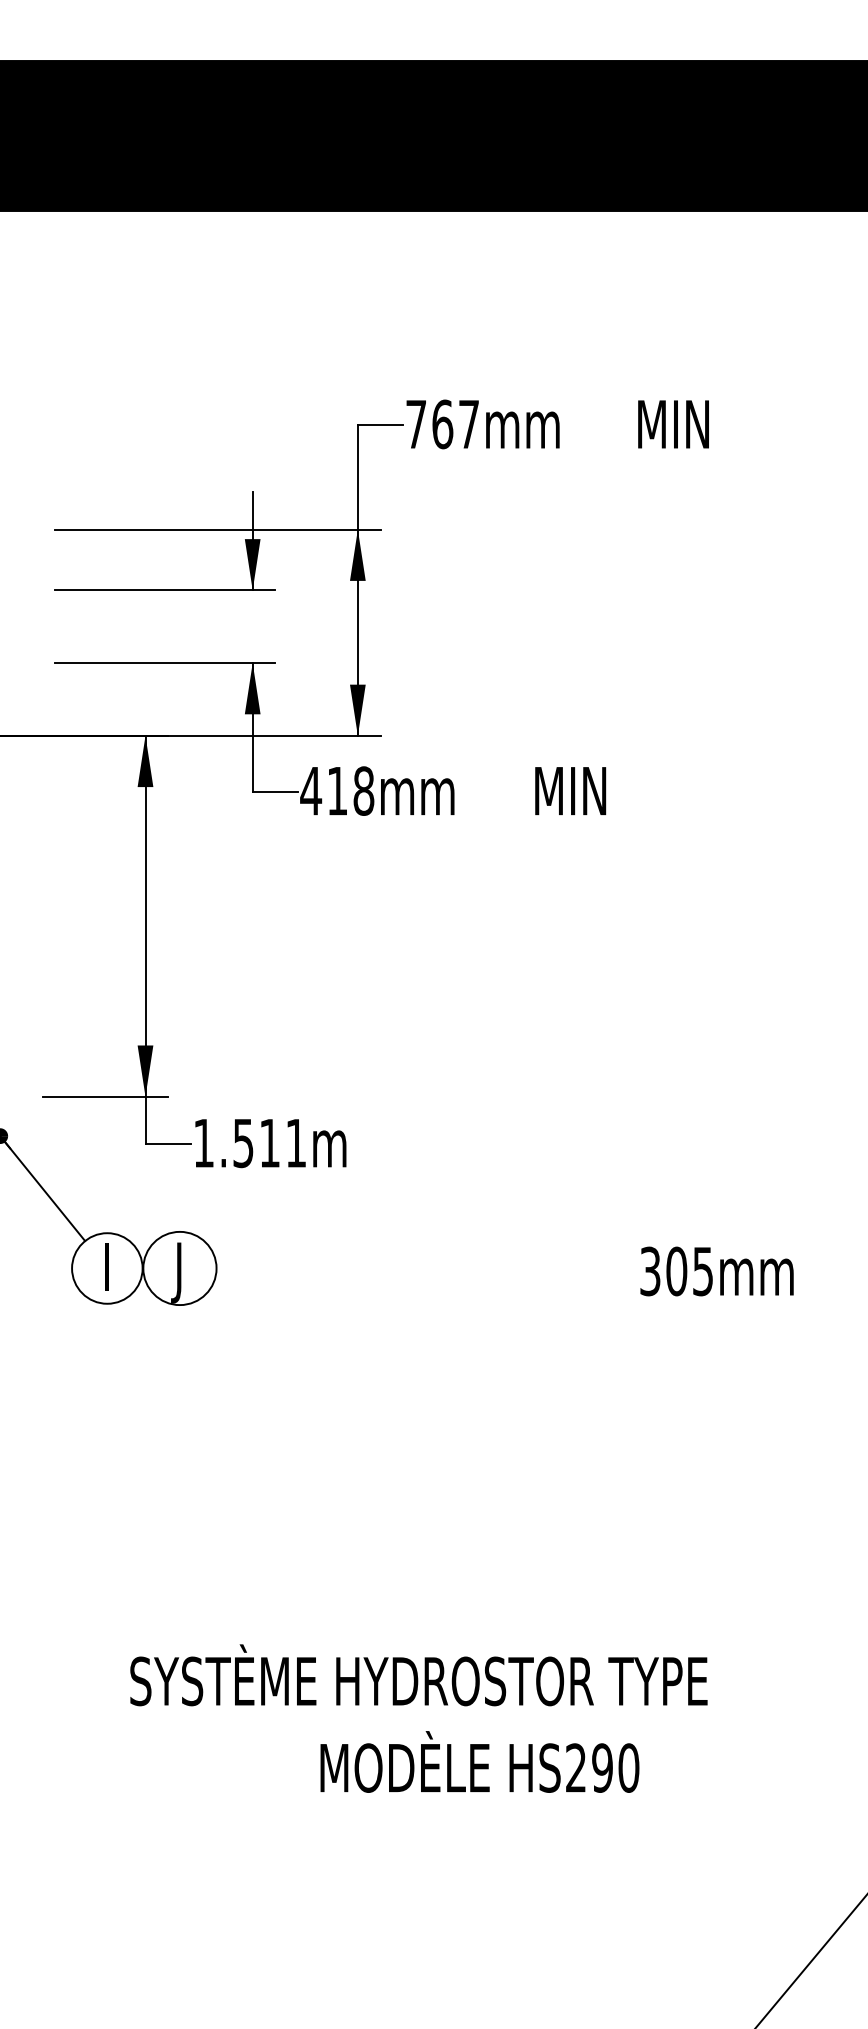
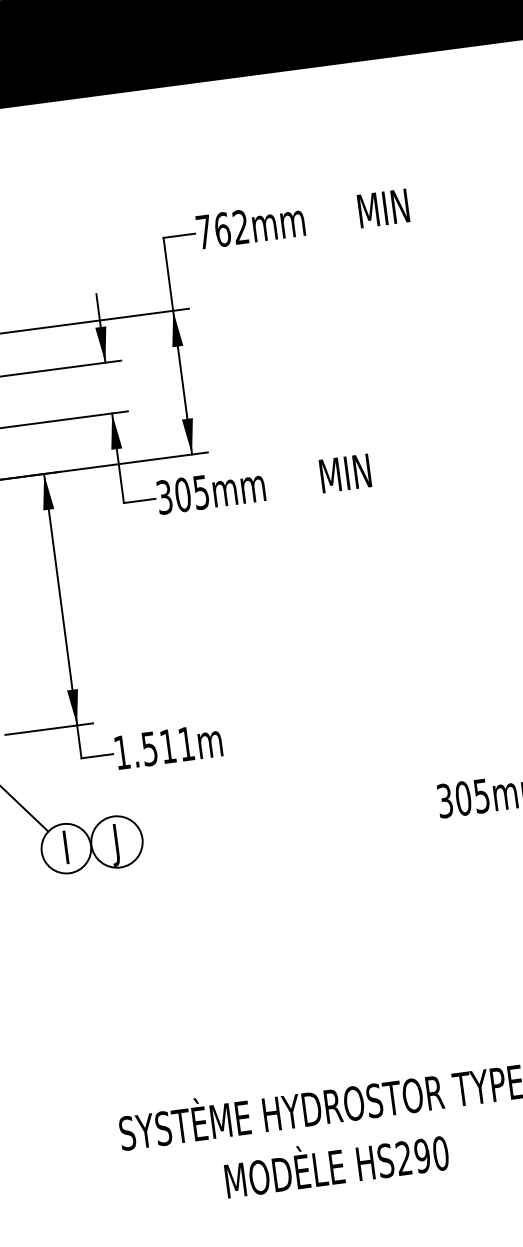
text: (468, 423) -> (240, 226), 767mm -> 762mm
text: (337, 790) -> (182, 494), 418mm -> 305mm
text: (479, 1761) -> (336, 1162), moved

